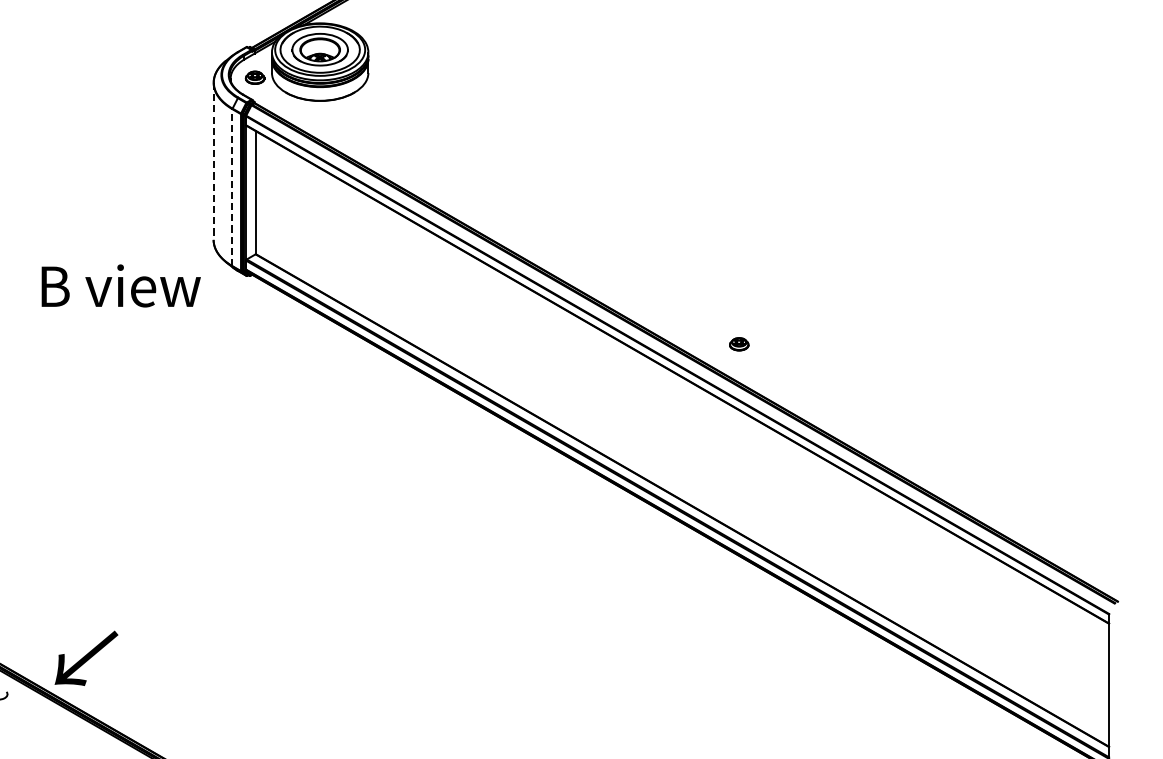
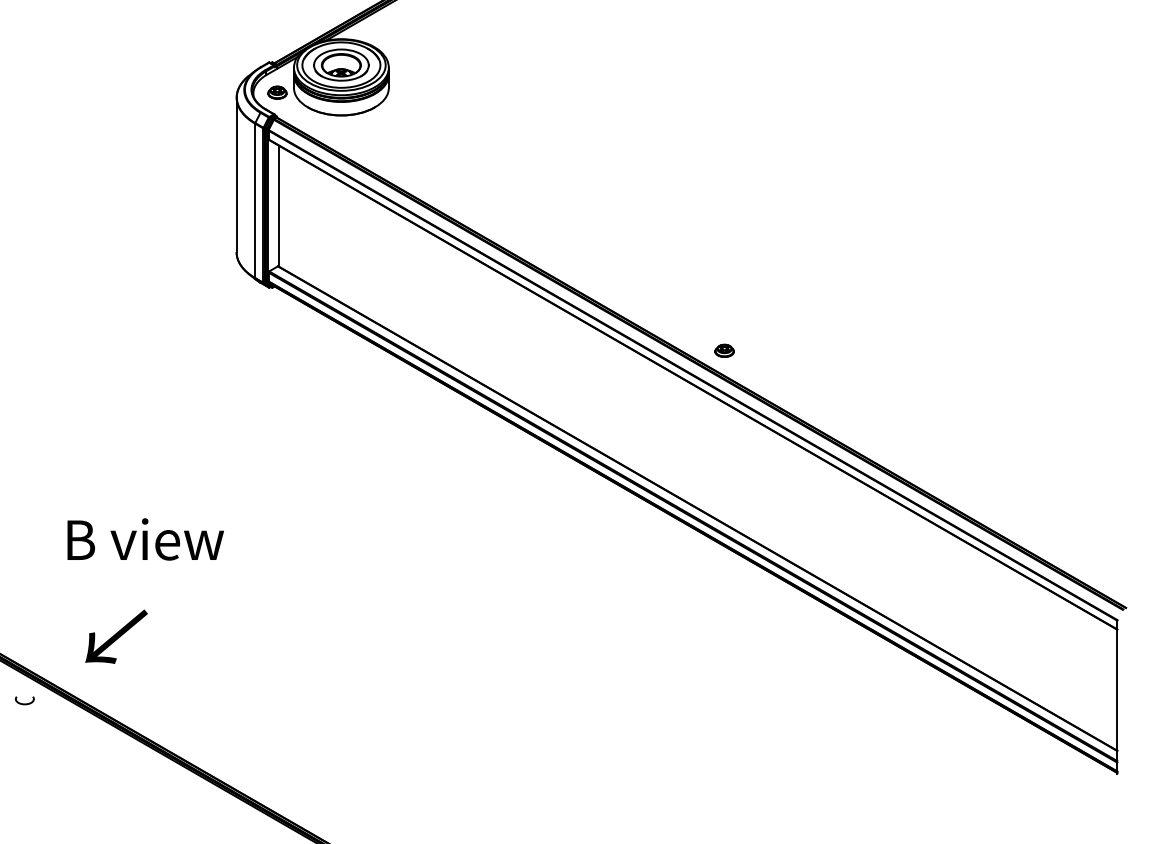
line: (213, 161) -> (236, 175), dashed -> solid
line: (232, 187) -> (255, 200), dashed -> solid
text: (120, 285) -> (145, 539), moved
part: (739, 343) -> (724, 350), moved
text: (86, 658) -> (116, 636), moved

